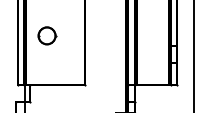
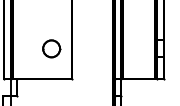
part: (47, 35) -> (52, 48), moved

